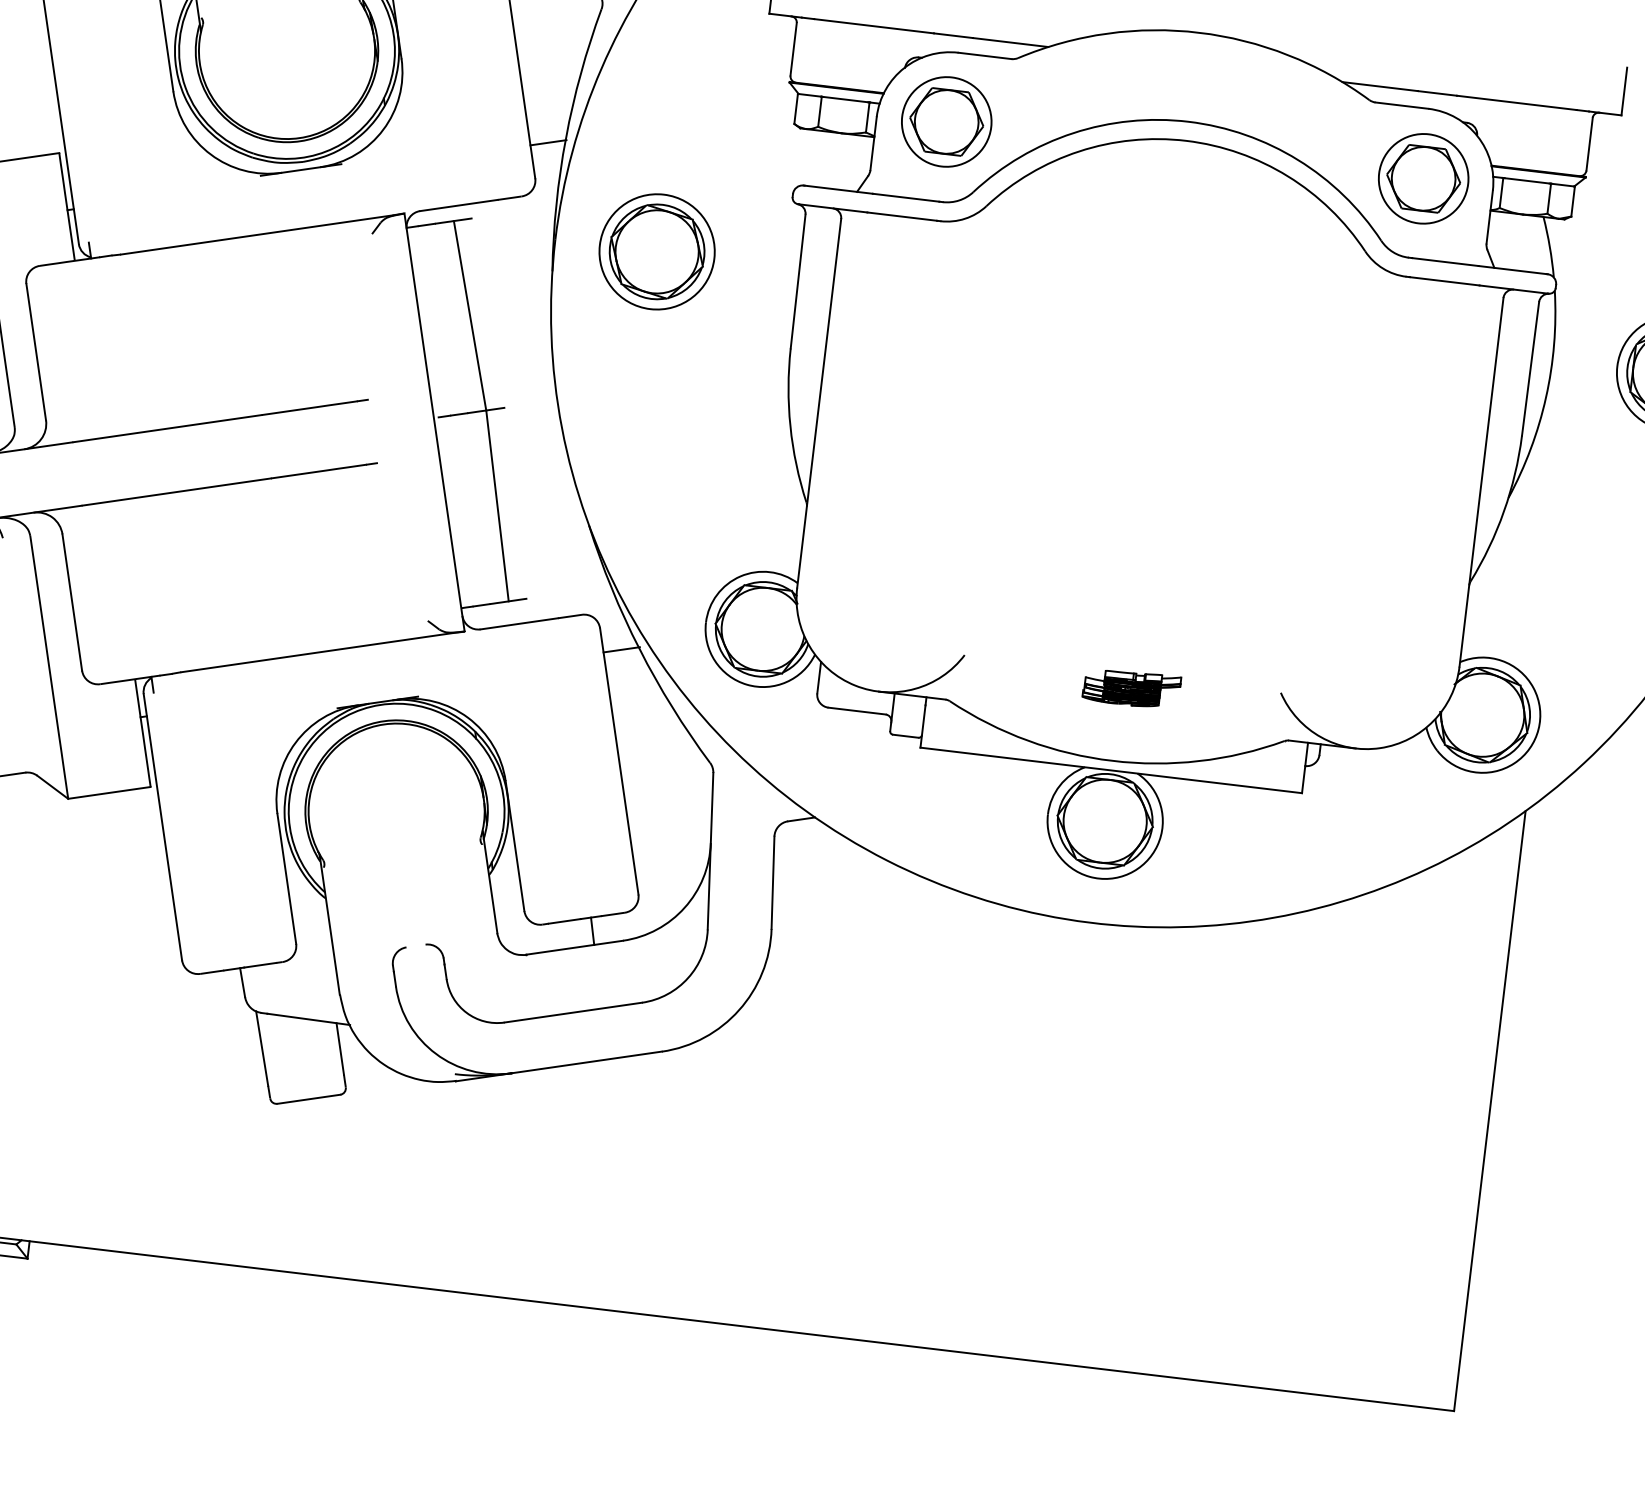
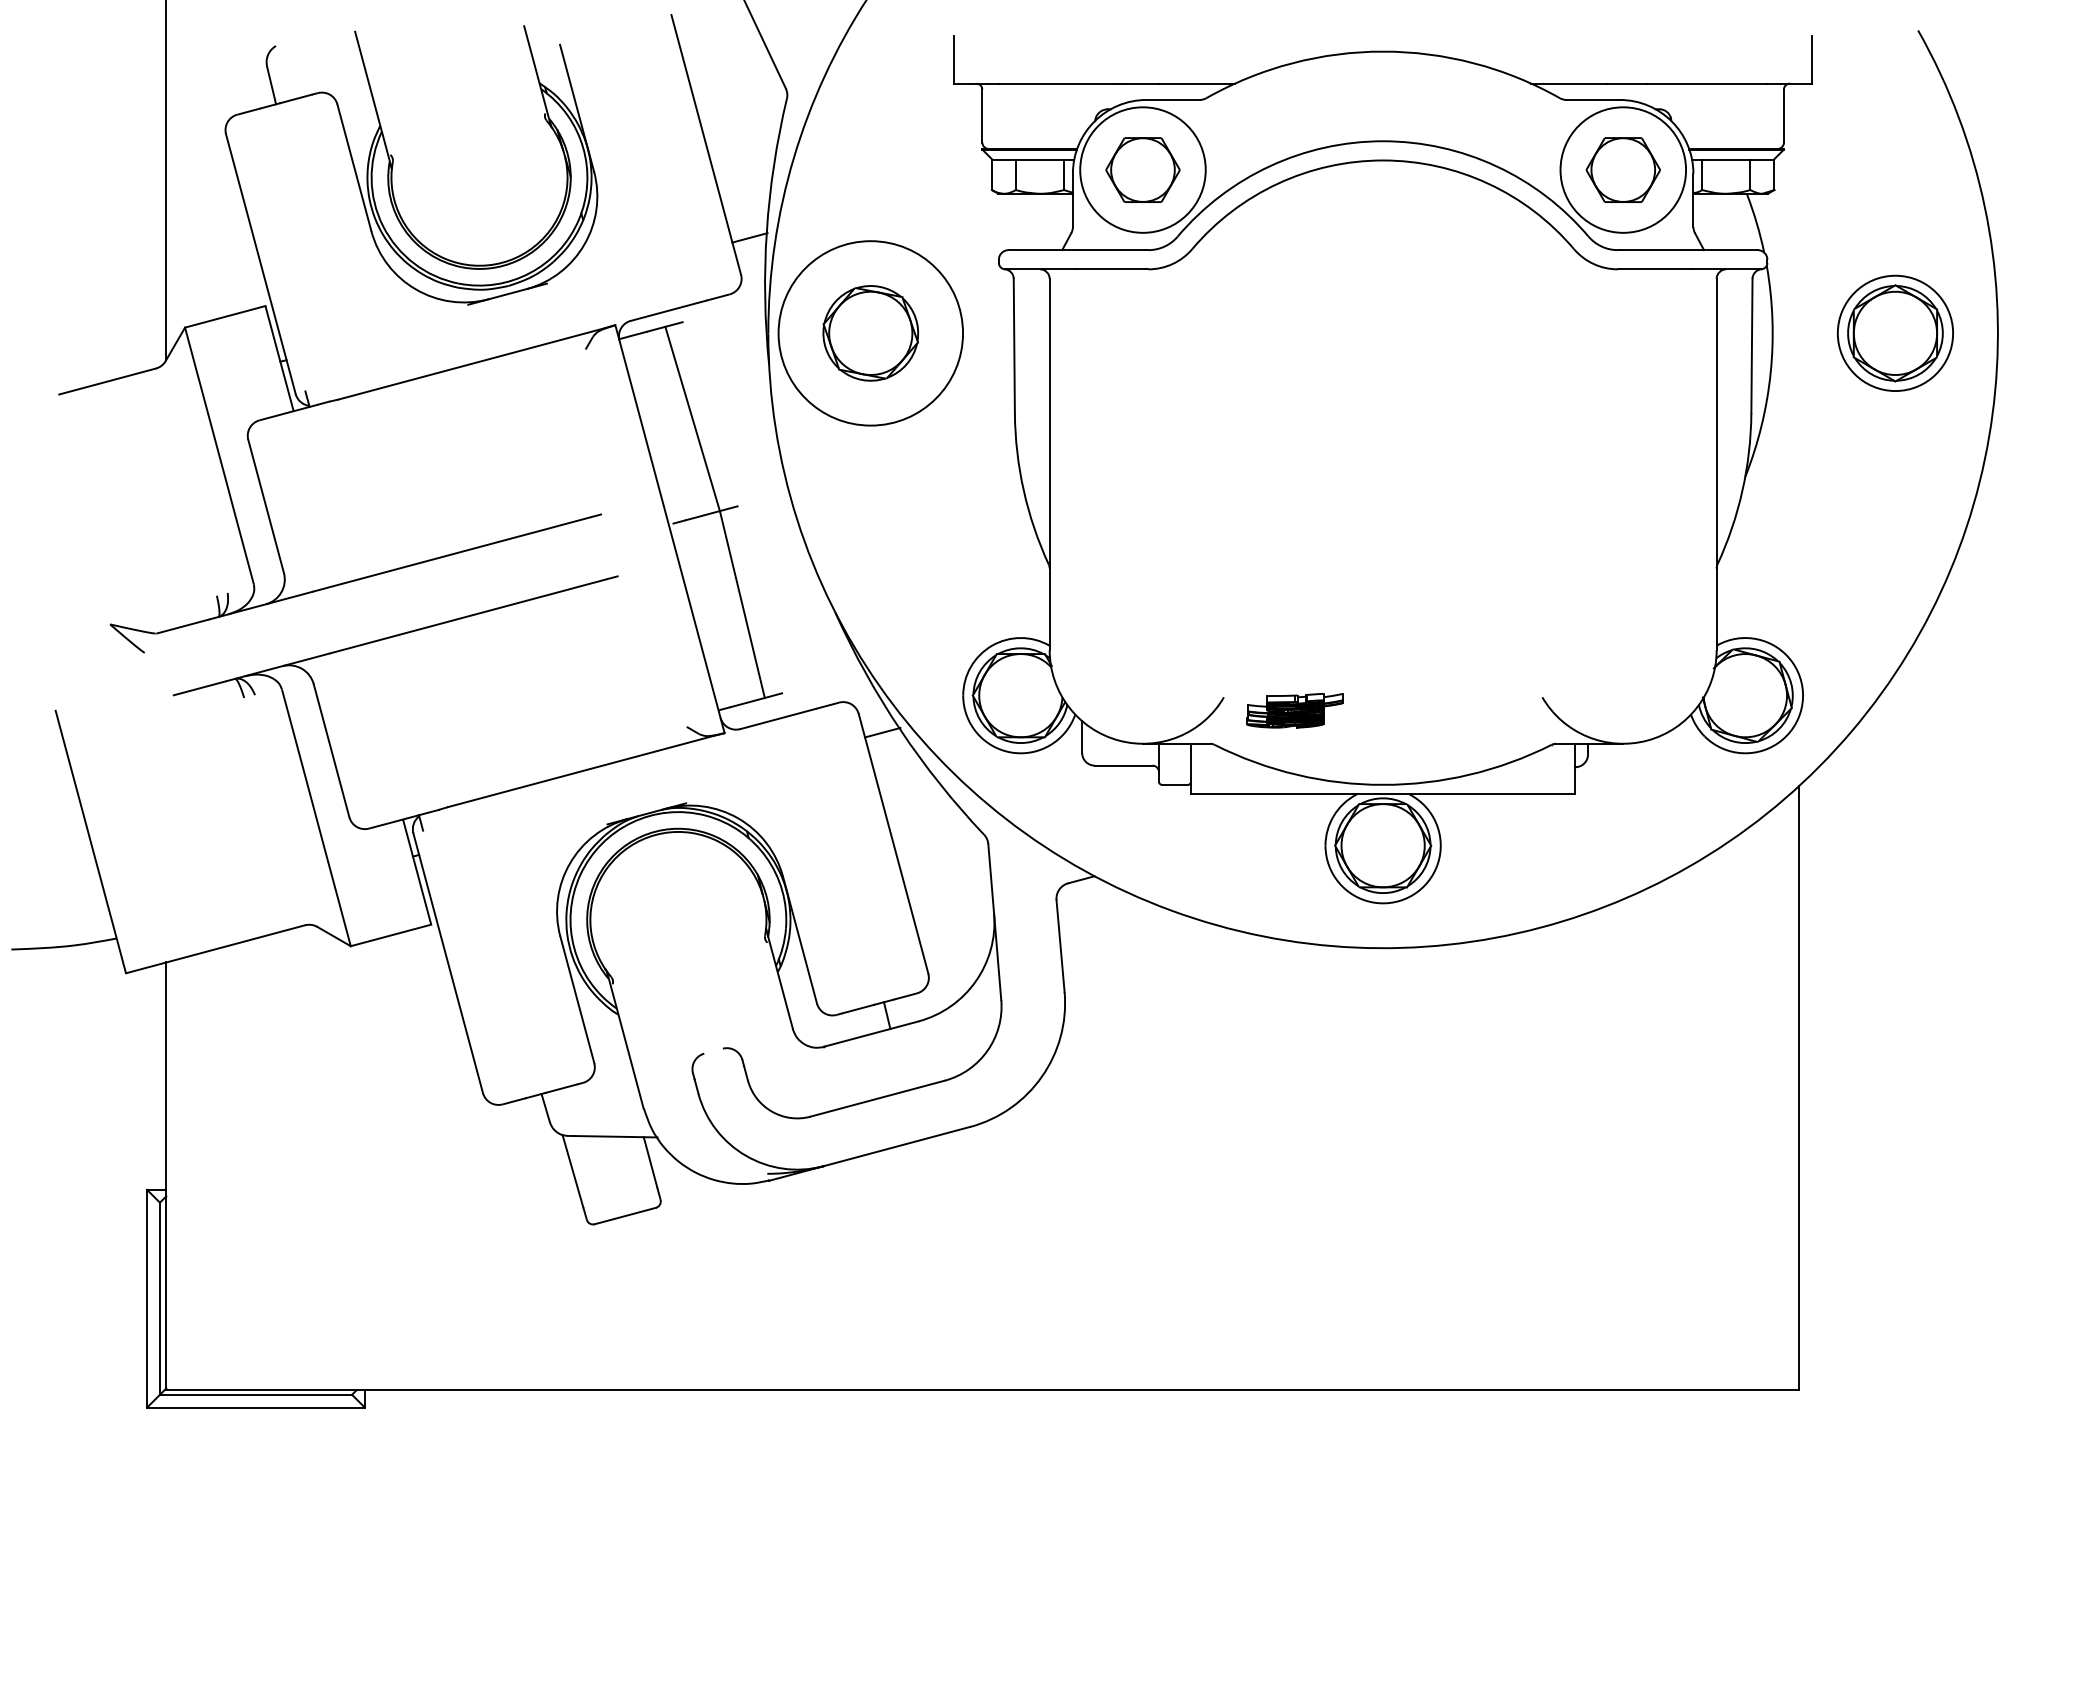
circle: (946, 121) -> (1142, 169), size x1.4
circle: (1423, 178) -> (1623, 169), size x1.4
circle: (656, 251) -> (870, 333), size x1.6
part: (1131, 688) -> (1294, 710), moved

